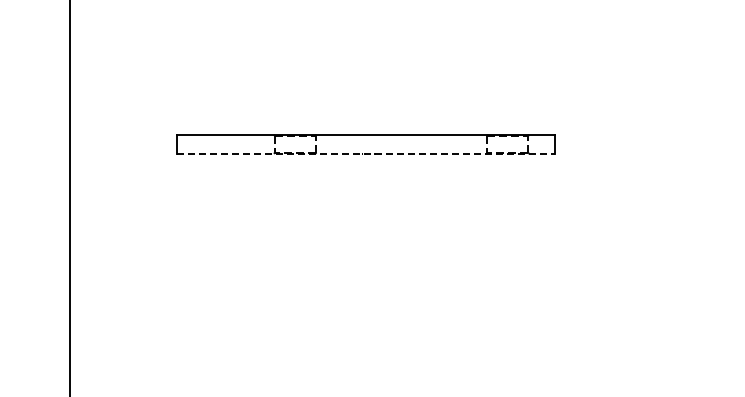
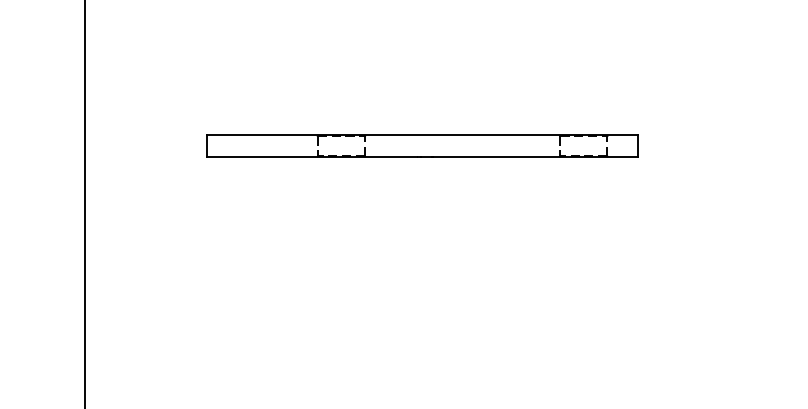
line: (366, 153) -> (422, 156), dashed -> solid

